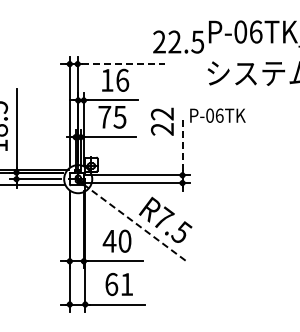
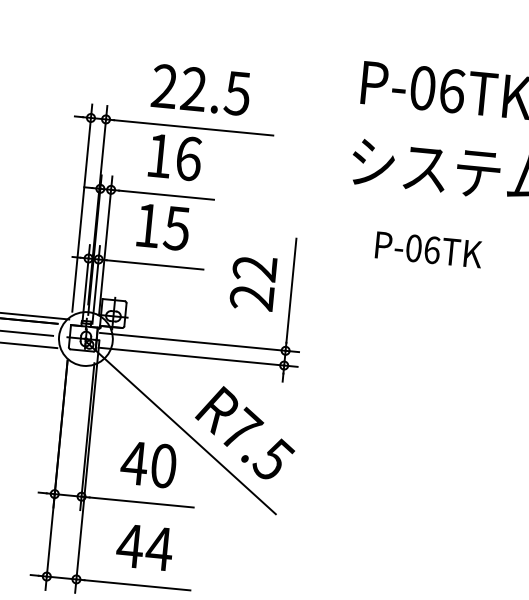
text: (178, 41) -> (201, 88), moved
line: (123, 64) -> (193, 128), dashed -> solid
text: (217, 115) -> (428, 249), moved
text: (104, 117) -> (147, 226), 75 -> 15
text: (162, 121) -> (253, 282), moved
line: (182, 143) -> (291, 290), dashed -> solid
line: (134, 222) -> (185, 431), dashed -> solid
text: (118, 284) -> (143, 547), 61 -> 44

